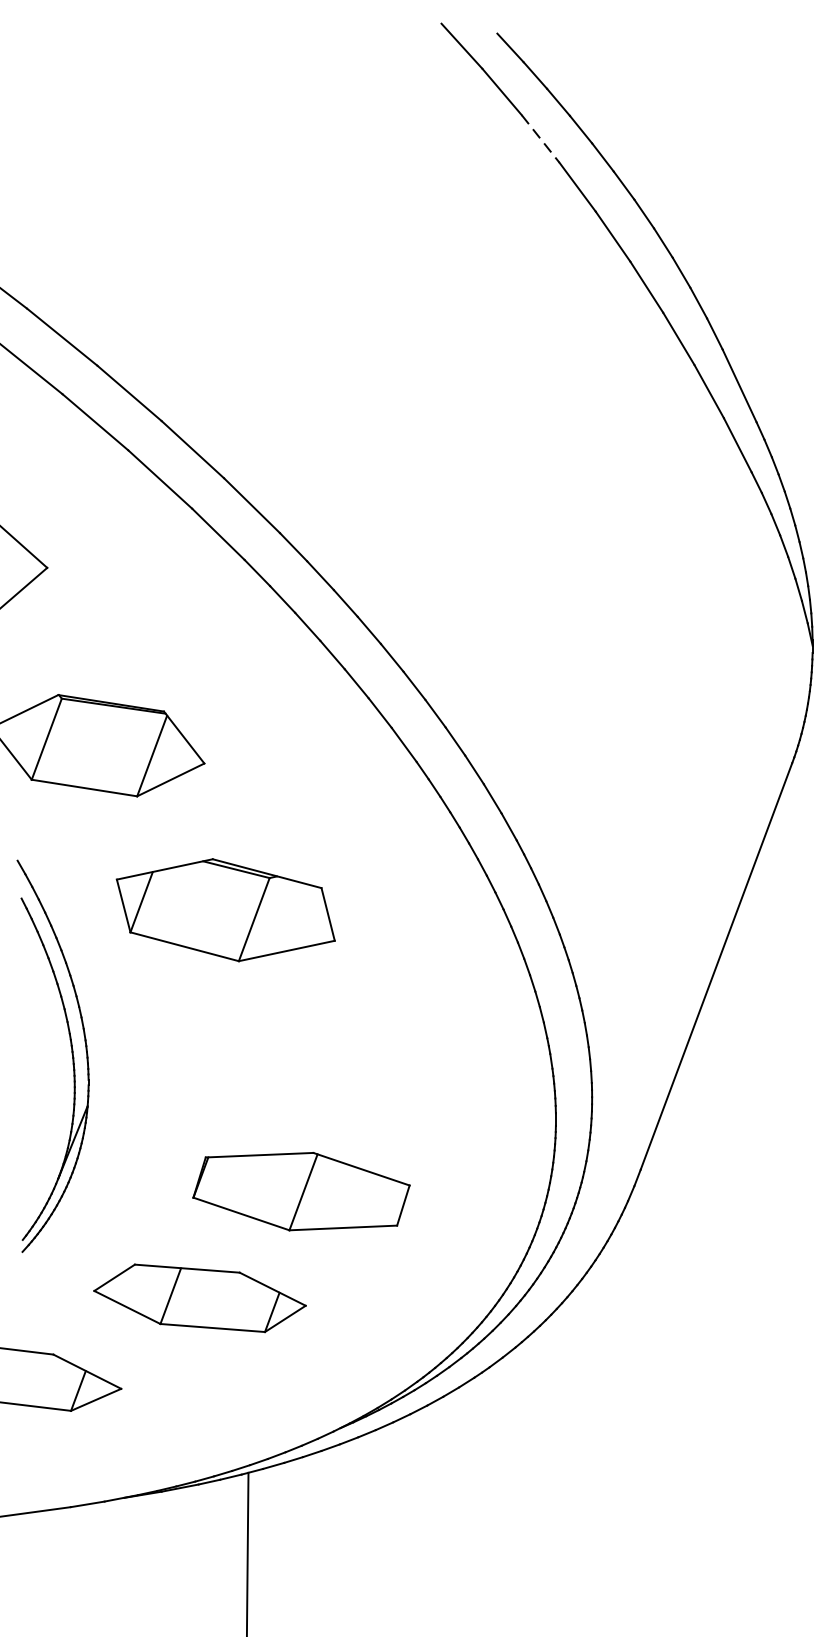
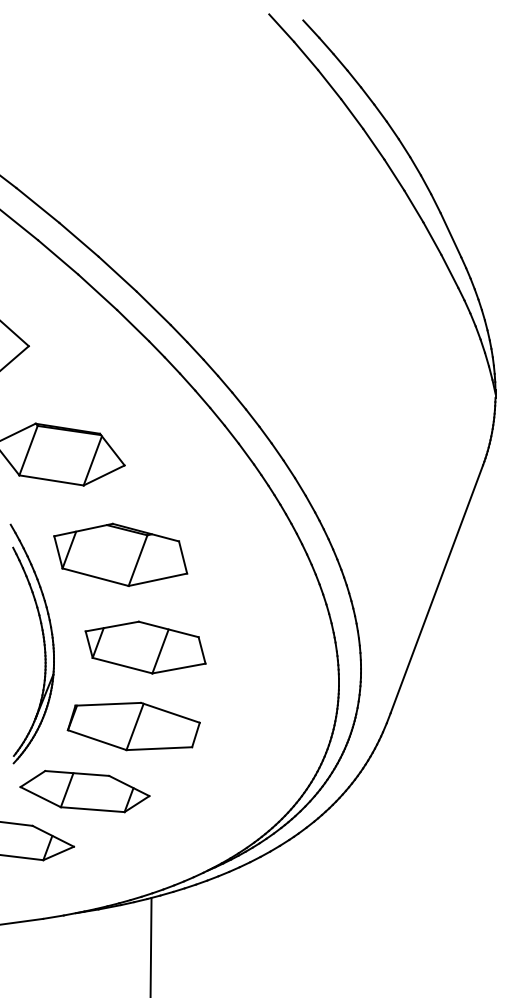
line: (540, 138) -> (329, 84), dashed -> solid
part: (225, 909) -> (120, 554), moved
part: (238, 1062) -> (145, 647), added
part: (300, 1191) -> (133, 726), moved
part: (199, 1298) -> (84, 791), moved

